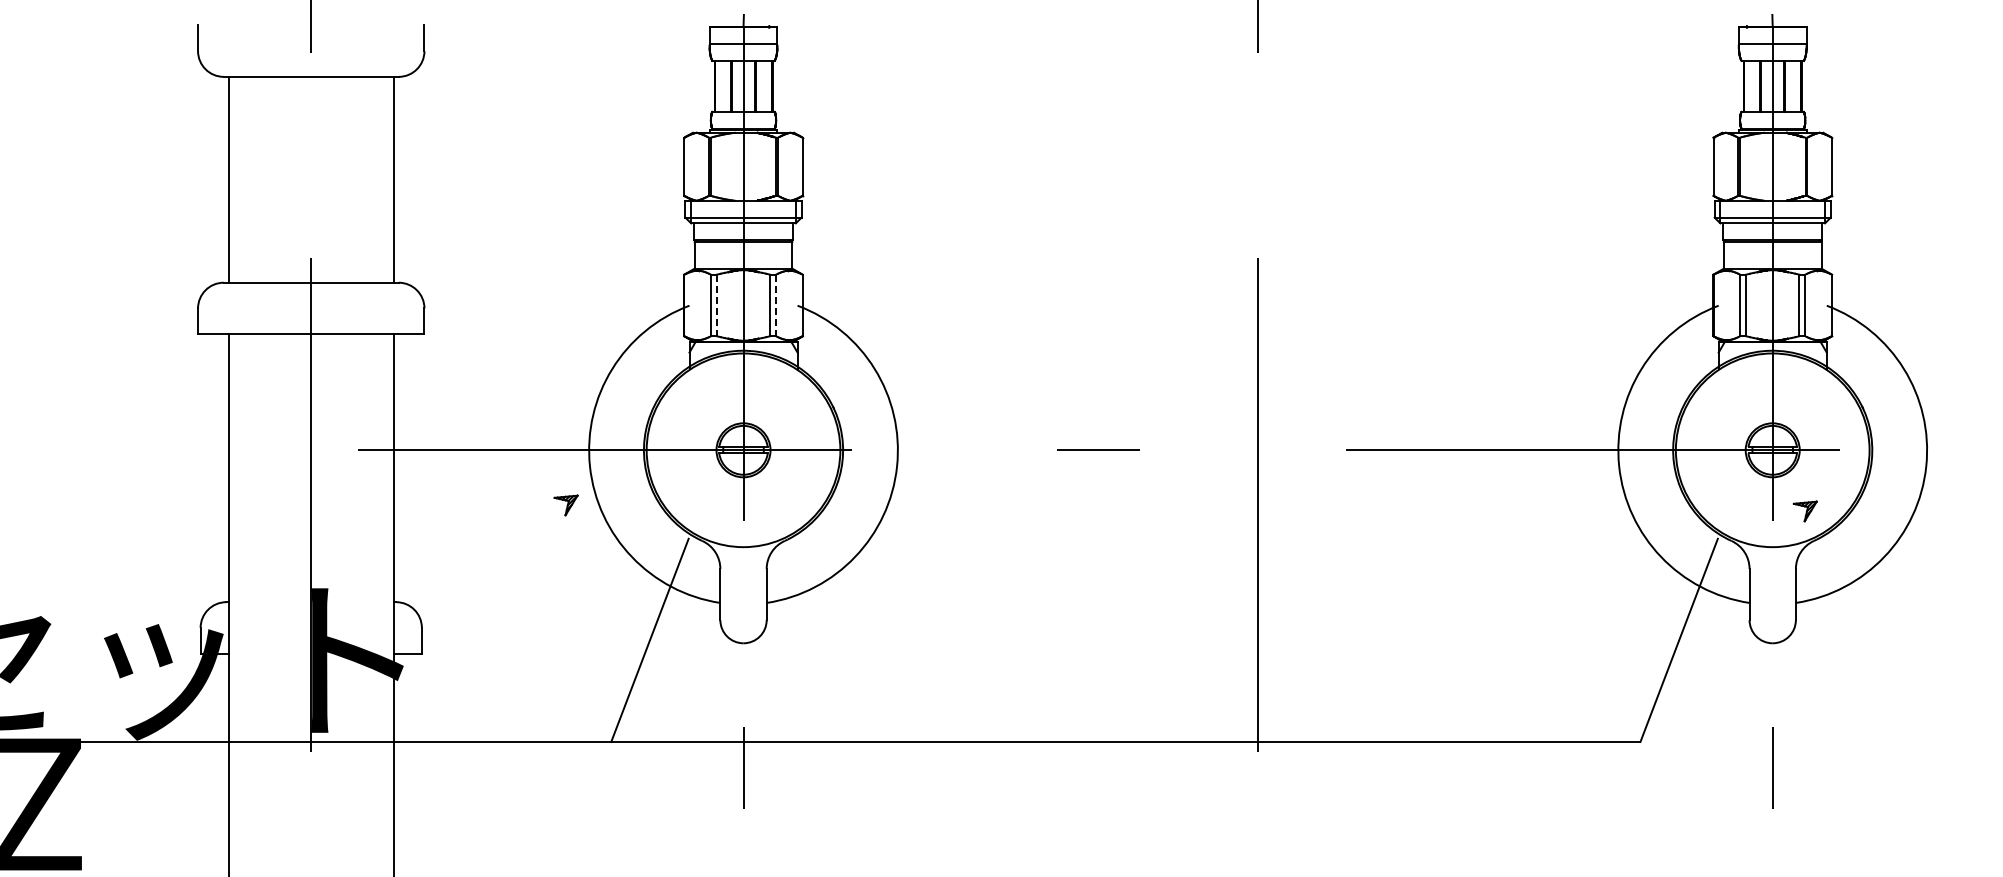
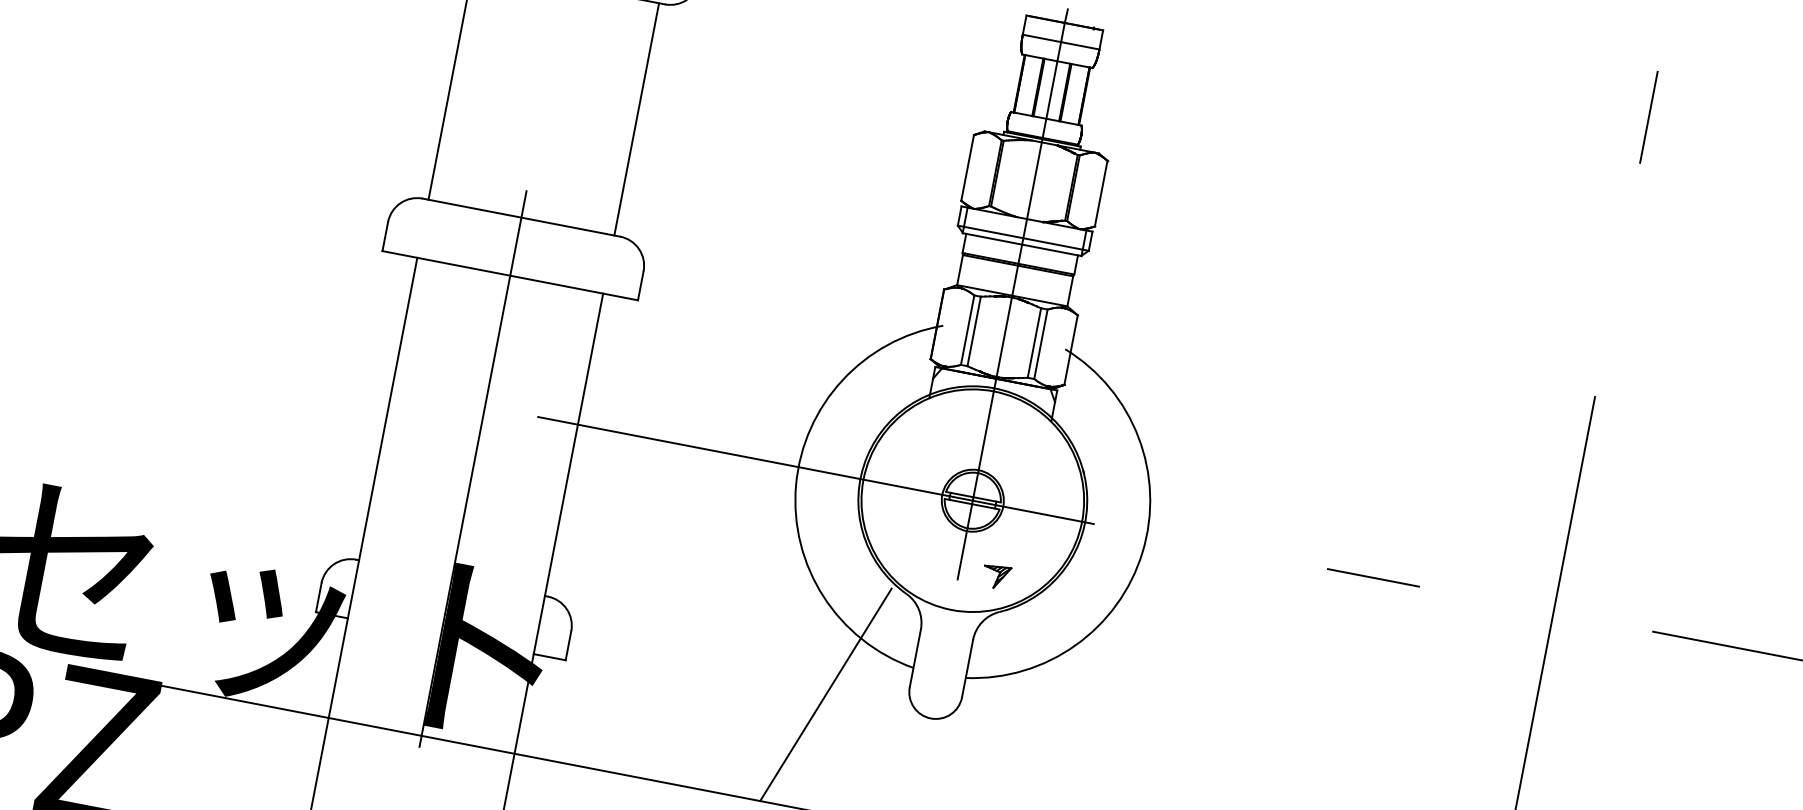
line: (716, 305) -> (973, 331), dashed -> solid
line: (776, 305) -> (1041, 344), dashed -> solid
part: (565, 505) -> (995, 576), moved

